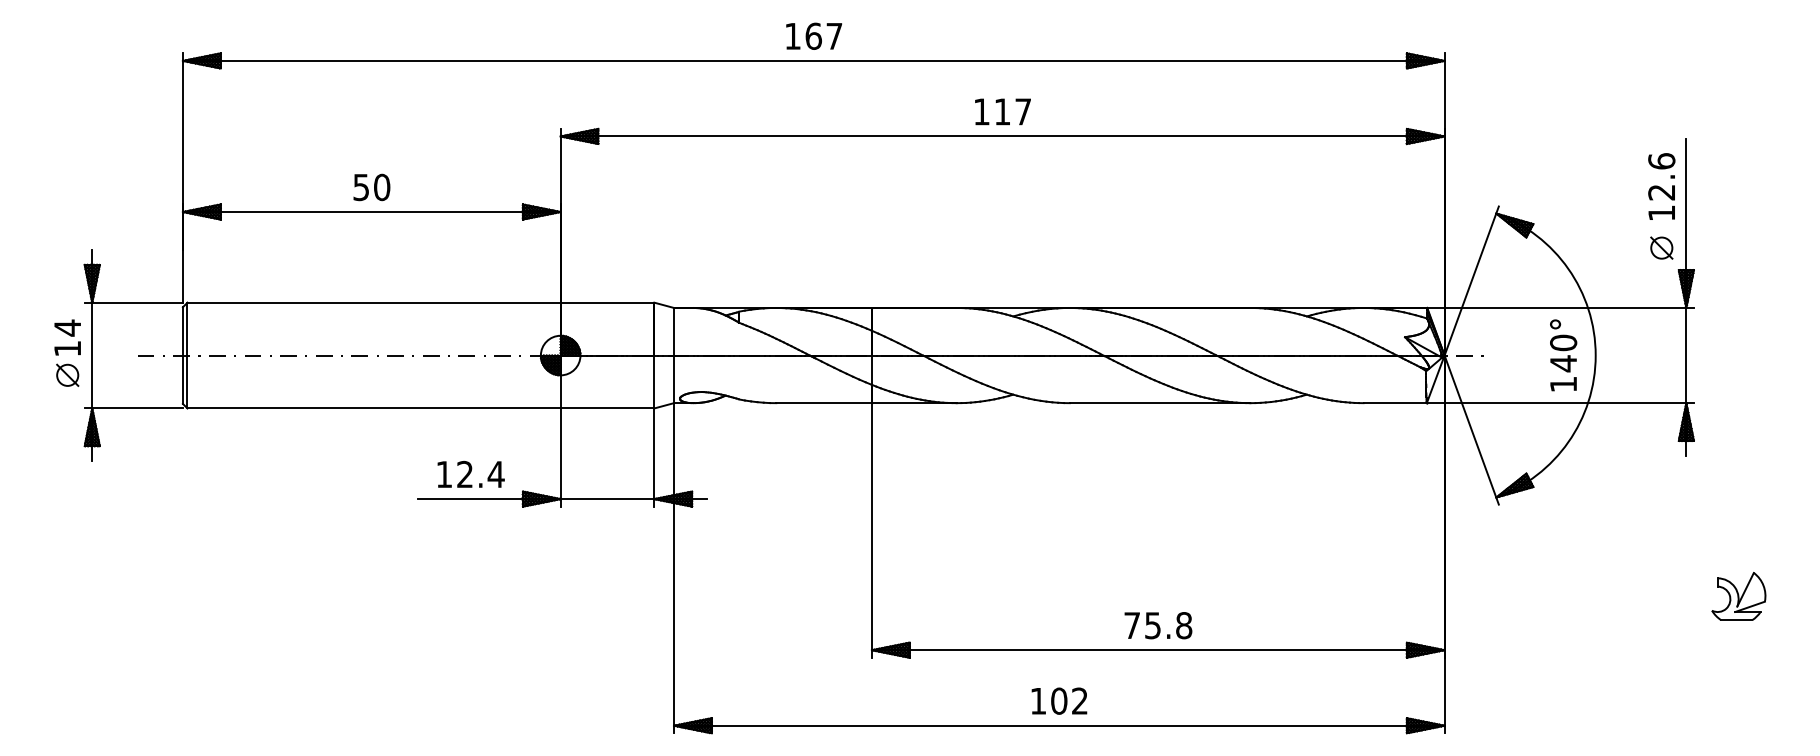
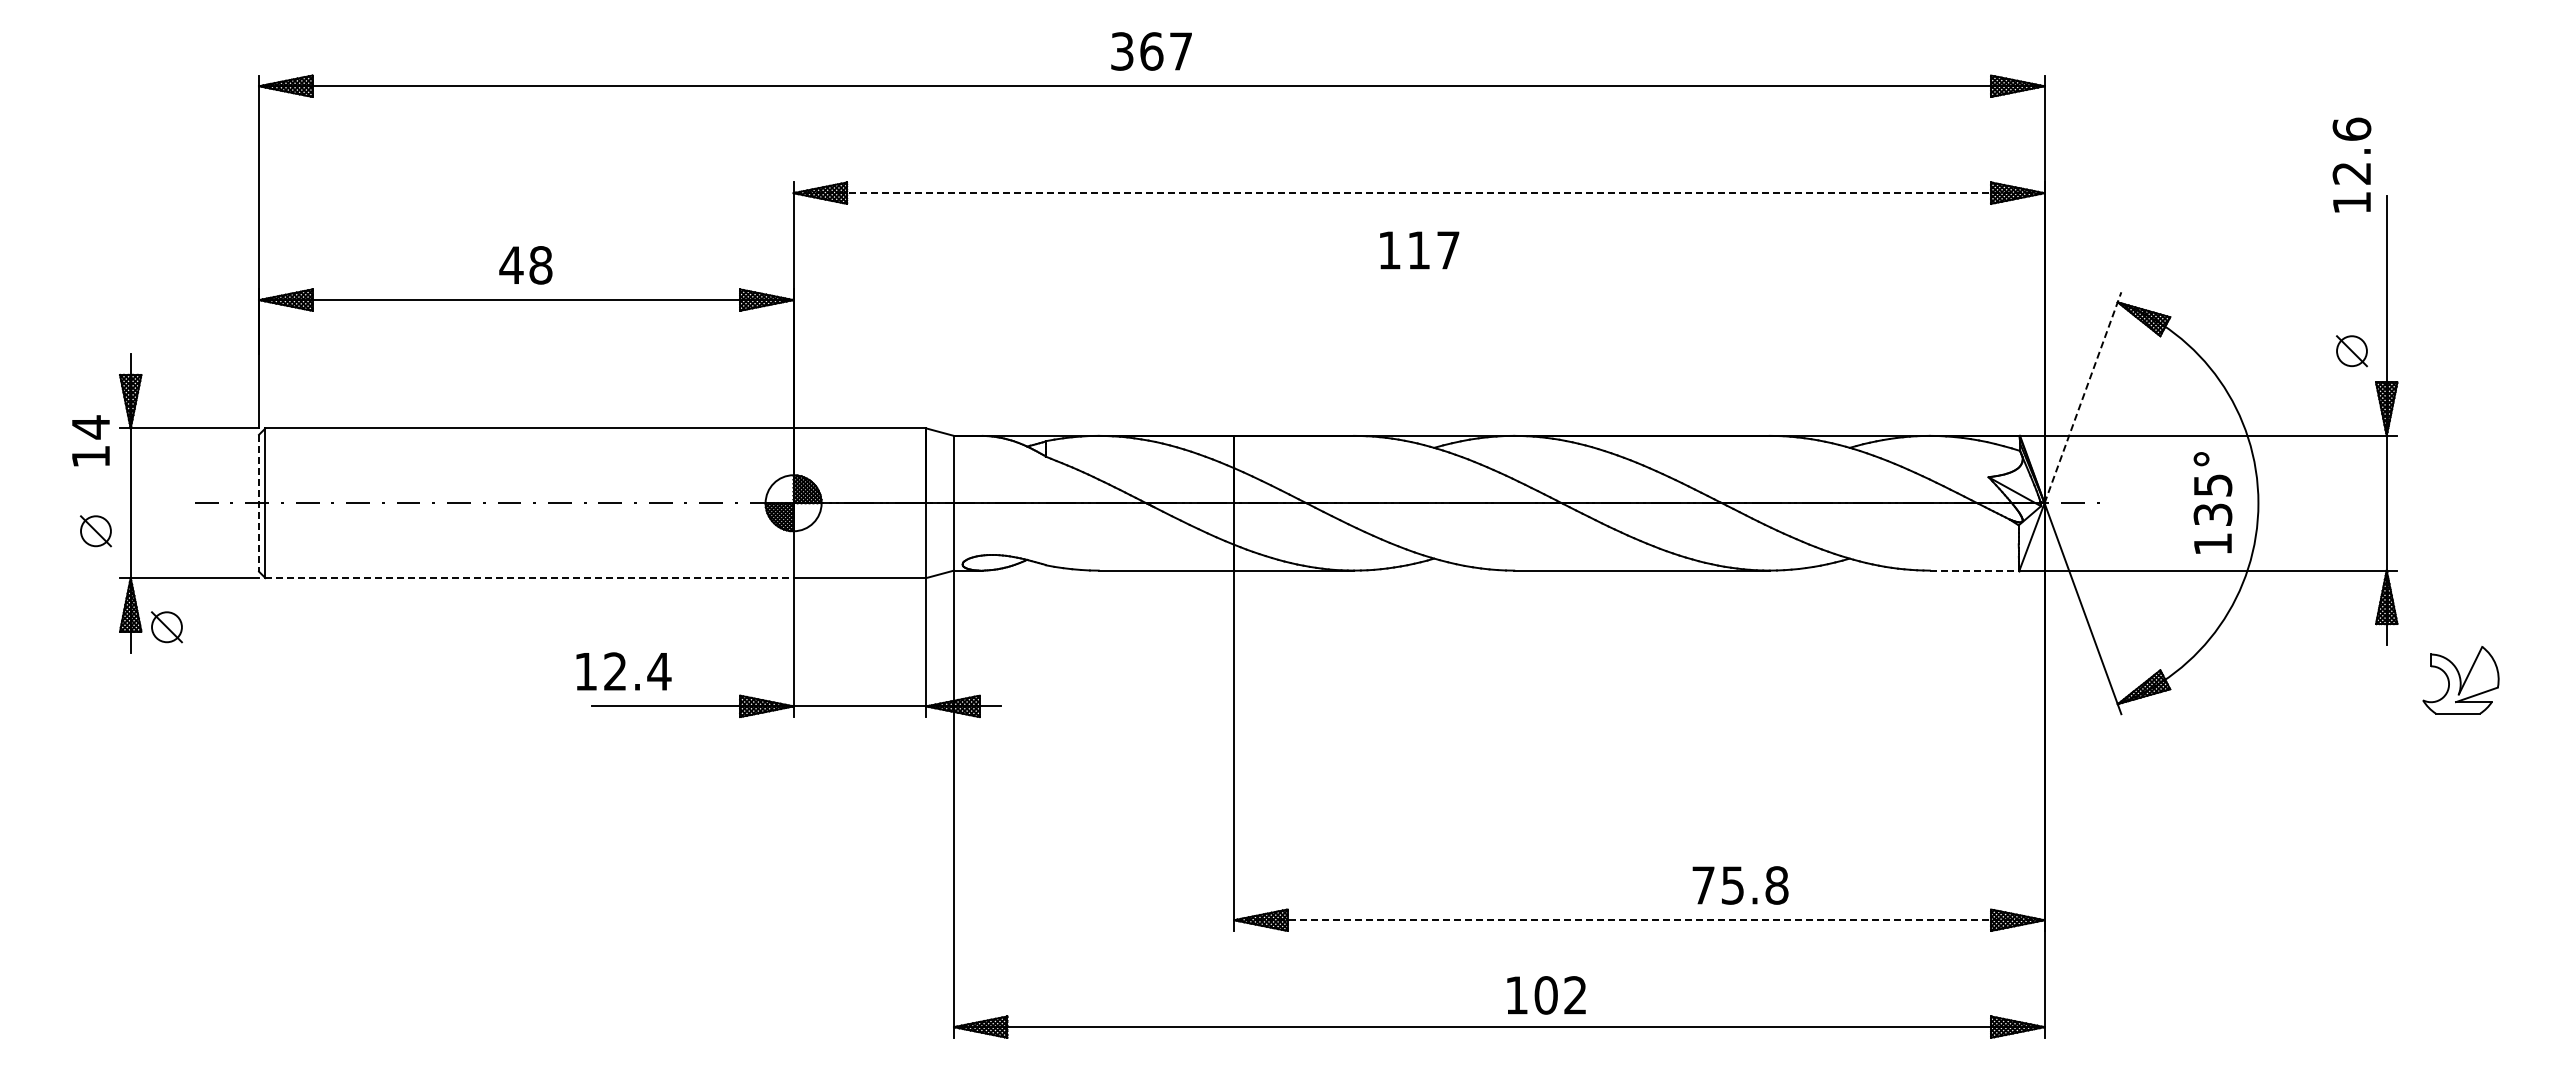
text: (793, 36) -> (1122, 51), 167 -> 367
text: (1002, 111) -> (1419, 250), moved
line: (1002, 136) -> (1419, 193), solid -> dashed
text: (1661, 186) -> (2351, 164), moved
text: (371, 187) -> (525, 265), 50 -> 48
line: (1472, 280) -> (2083, 397), solid -> dashed
text: (67, 337) -> (90, 440), moved
text: (1563, 353) -> (2212, 500), 140° -> 135°
line: (183, 355) -> (259, 503), solid -> dashed
line: (1395, 403) -> (1974, 570), solid -> dashed
line: (374, 408) -> (530, 578), solid -> dashed
part: (117, 443) -> (166, 627), added
text: (470, 474) -> (623, 671), moved
part: (1738, 596) -> (2460, 680), moved
text: (1158, 625) -> (1740, 885), moved
line: (1158, 650) -> (1639, 920), solid -> dashed
text: (1059, 701) -> (1546, 995), moved

